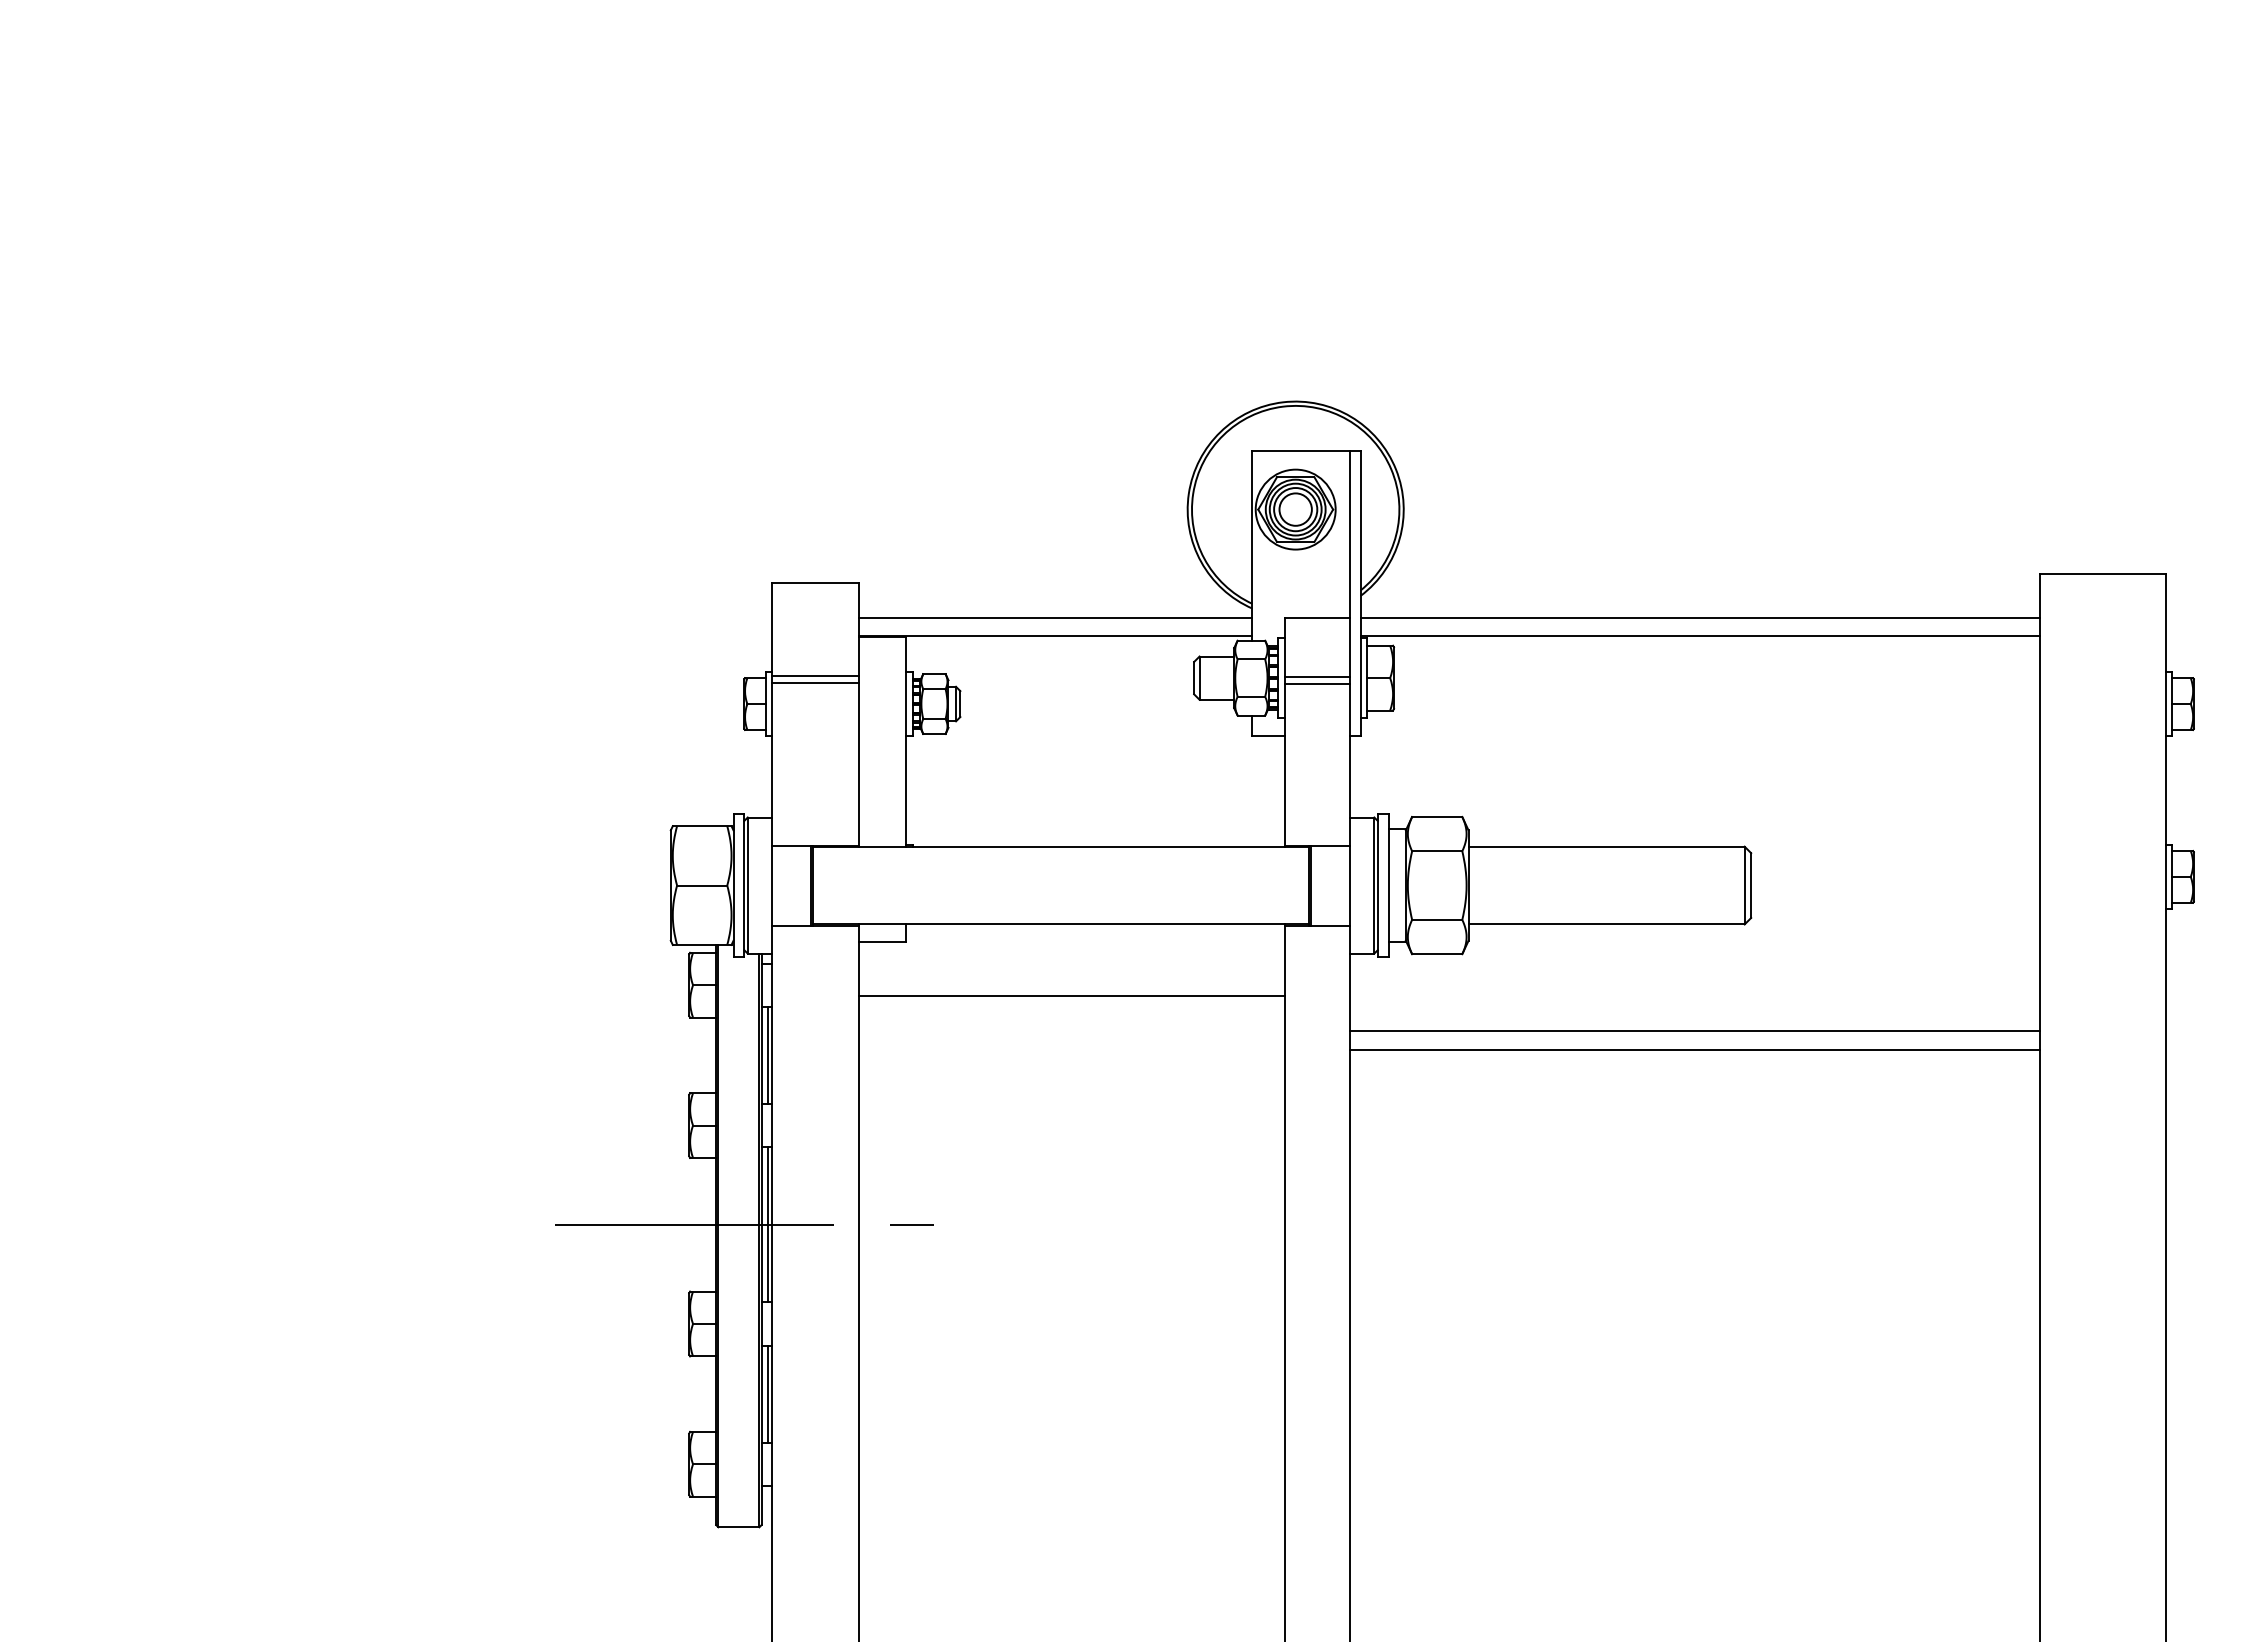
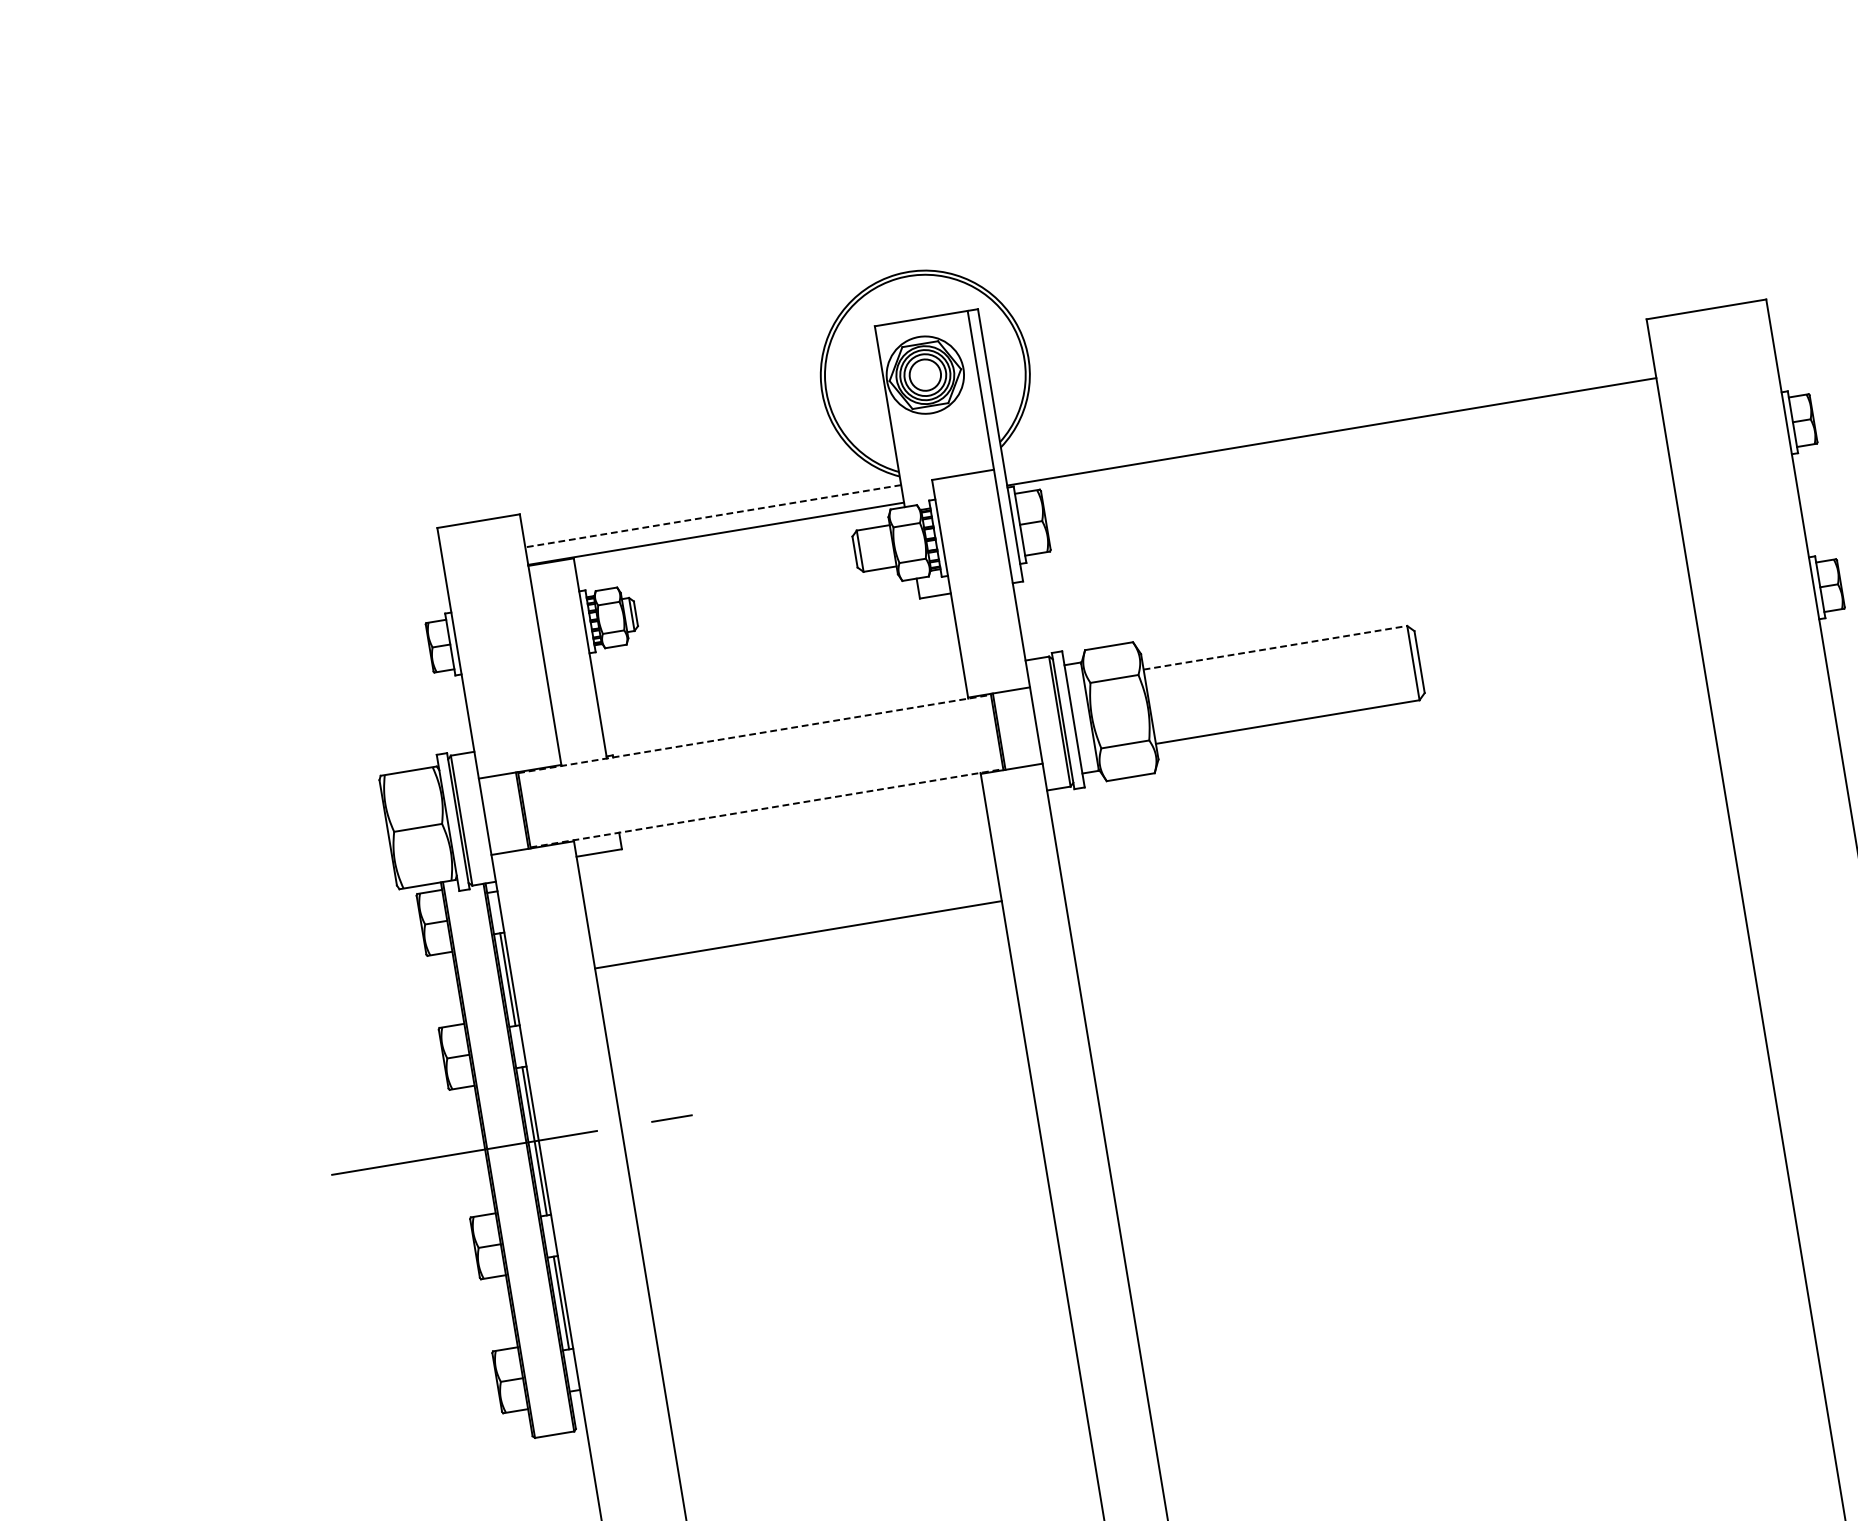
line: (1055, 617) -> (713, 516), solid -> dashed
line: (1700, 617) -> (1328, 414), removed
line: (815, 676) -> (493, 610), removed
line: (1316, 676) -> (971, 531), removed
line: (815, 683) -> (494, 617), removed
line: (1316, 683) -> (972, 537), removed
line: (1061, 846) -> (755, 733), solid -> dashed
line: (1607, 846) -> (1276, 647), solid -> dashed
line: (1061, 924) -> (767, 808), solid -> dashed
line: (1071, 995) -> (798, 934), moved
line: (1694, 1031) -> (1388, 810), removed
line: (1694, 1049) -> (1391, 827), removed

